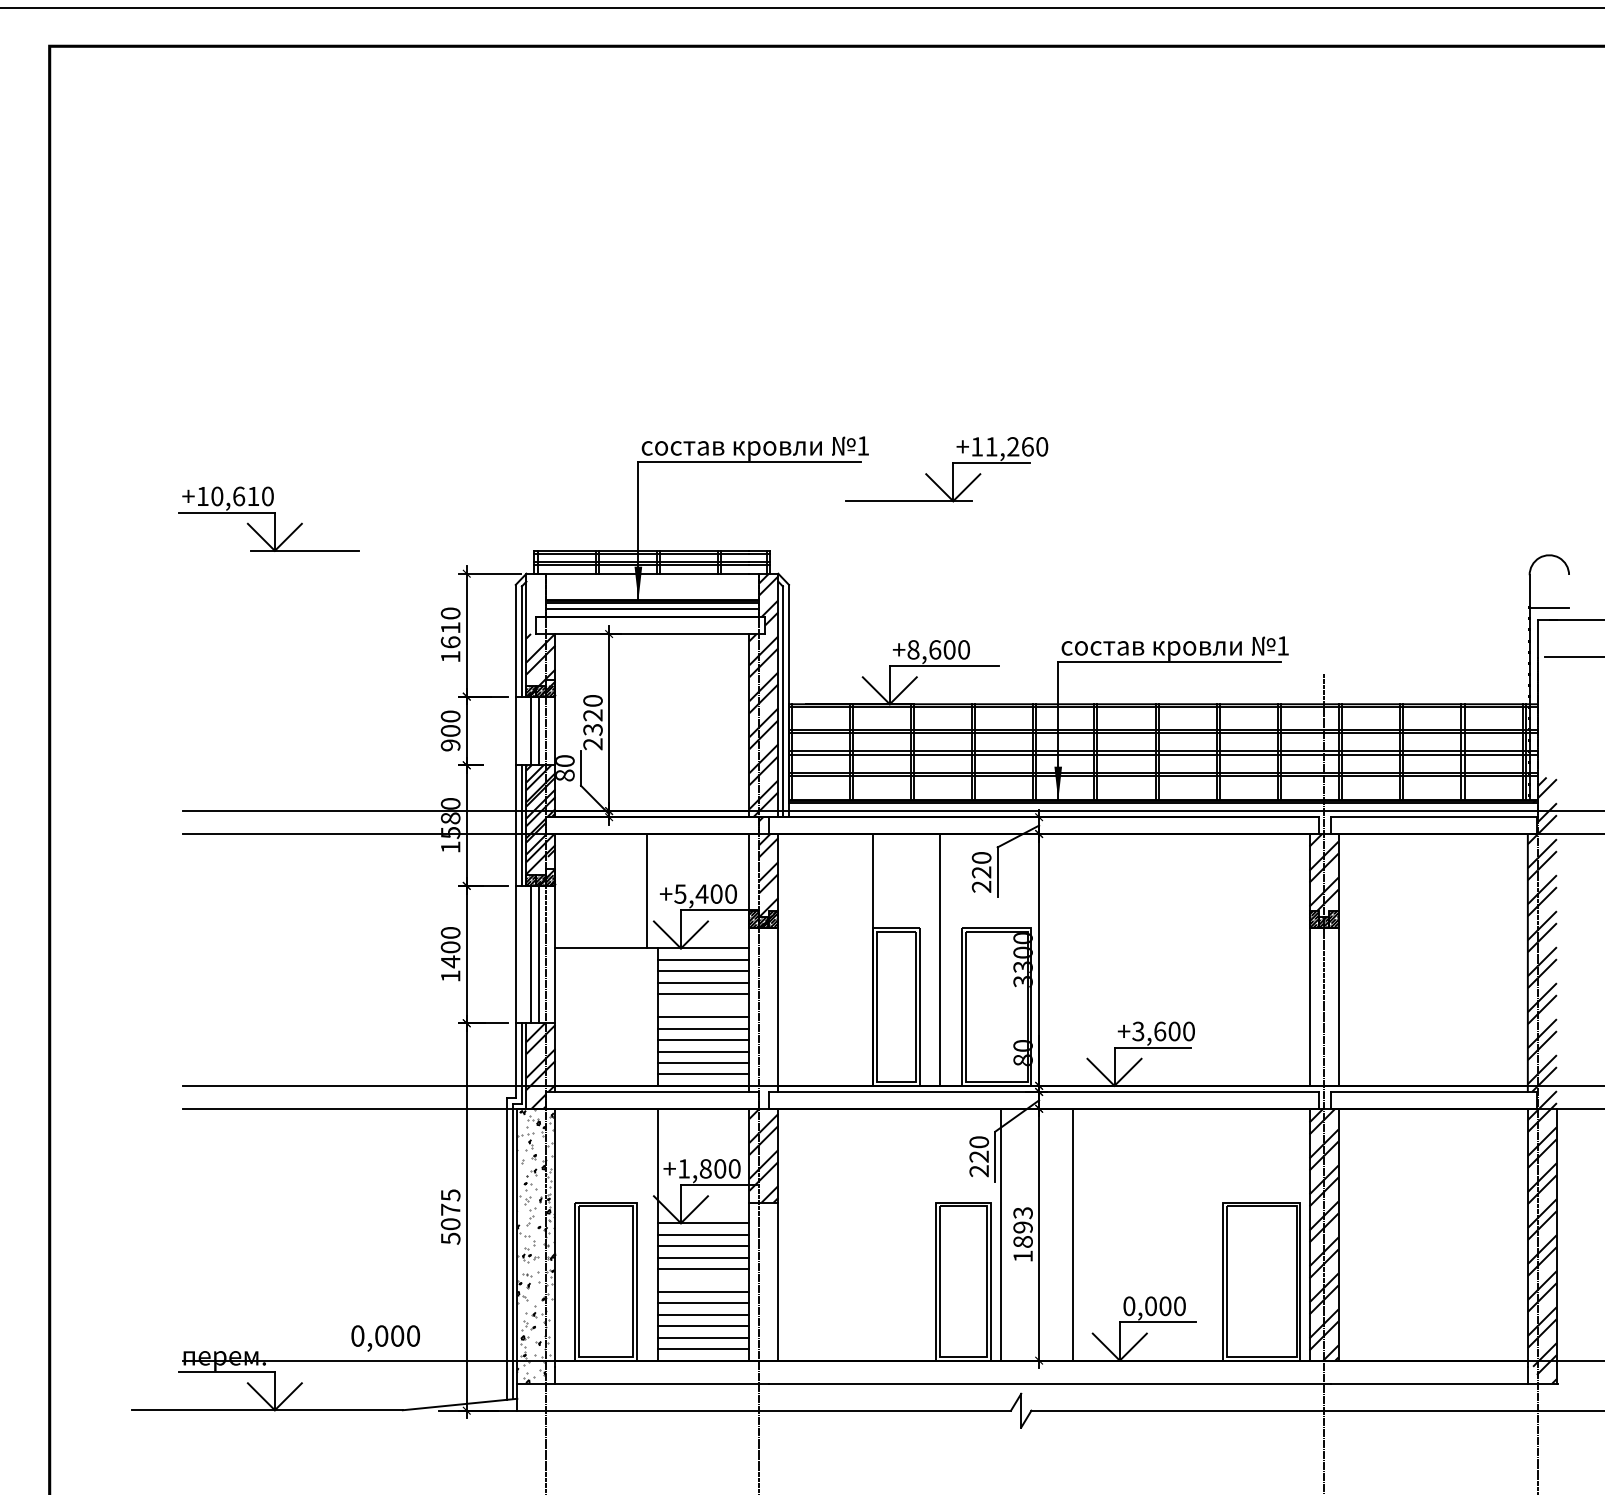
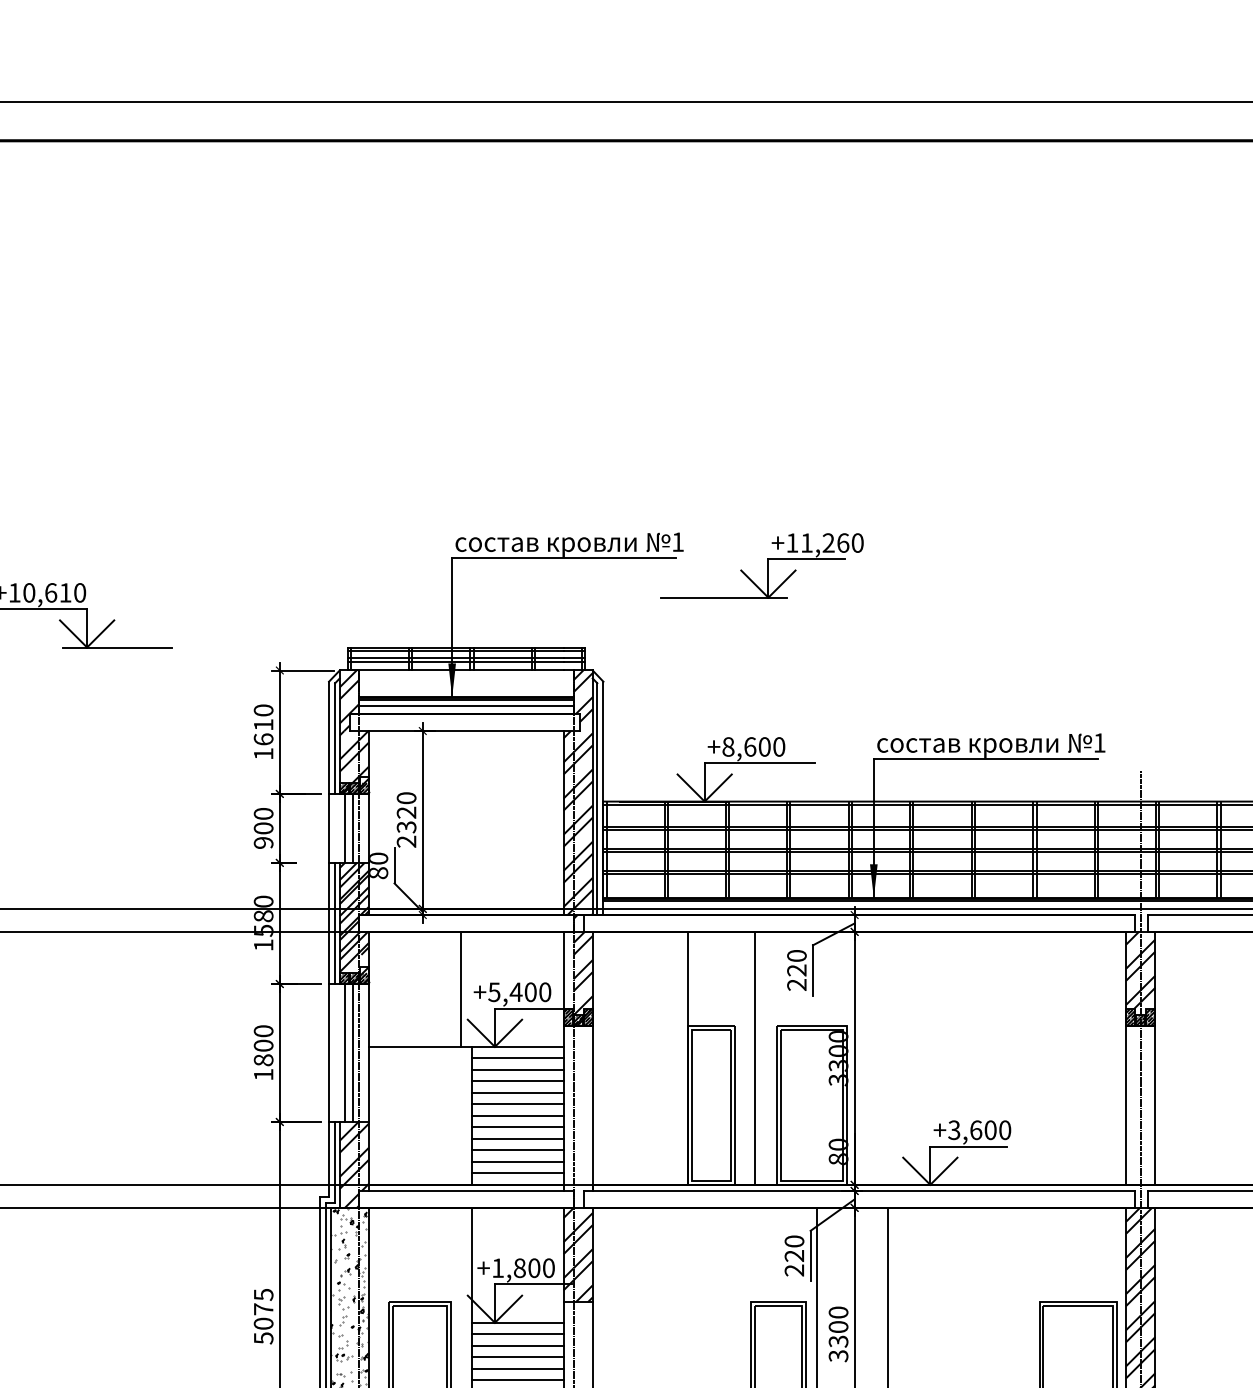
hatch: (535, 603) -> (348, 700), added
text: (450, 961) -> (263, 1059), 1400 -> 1800
line: (703, 1005) -> (517, 1104), added
text: (1022, 1234) -> (837, 1334), 1893 -> 3300
line: (703, 1280) -> (517, 1380), added

